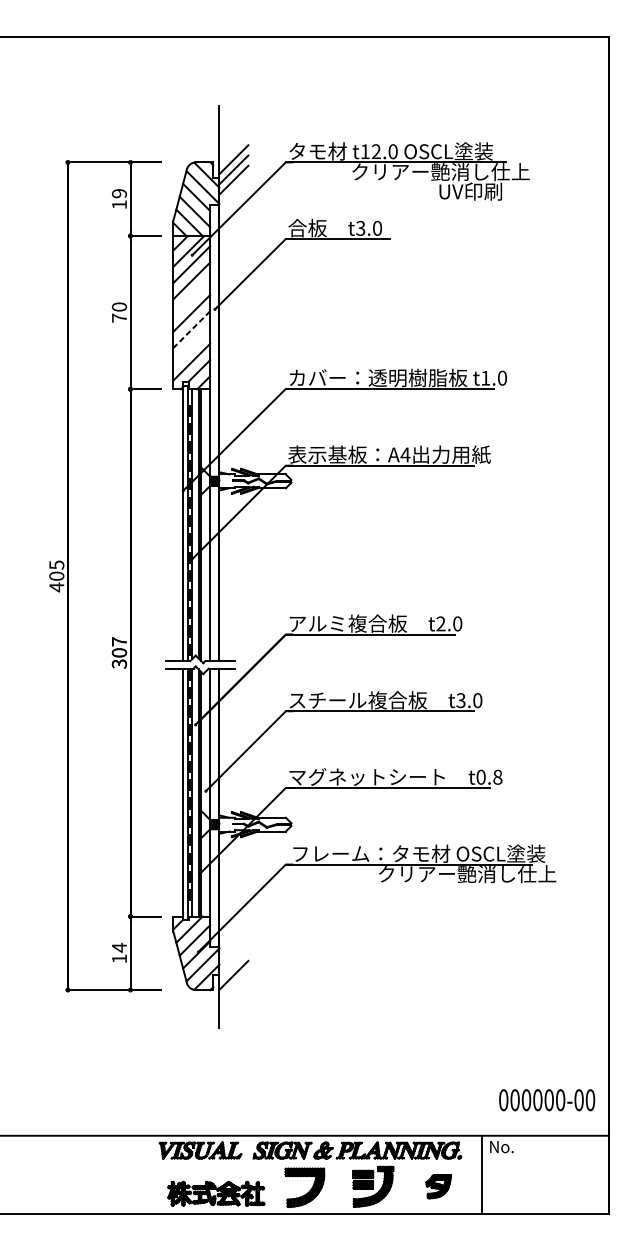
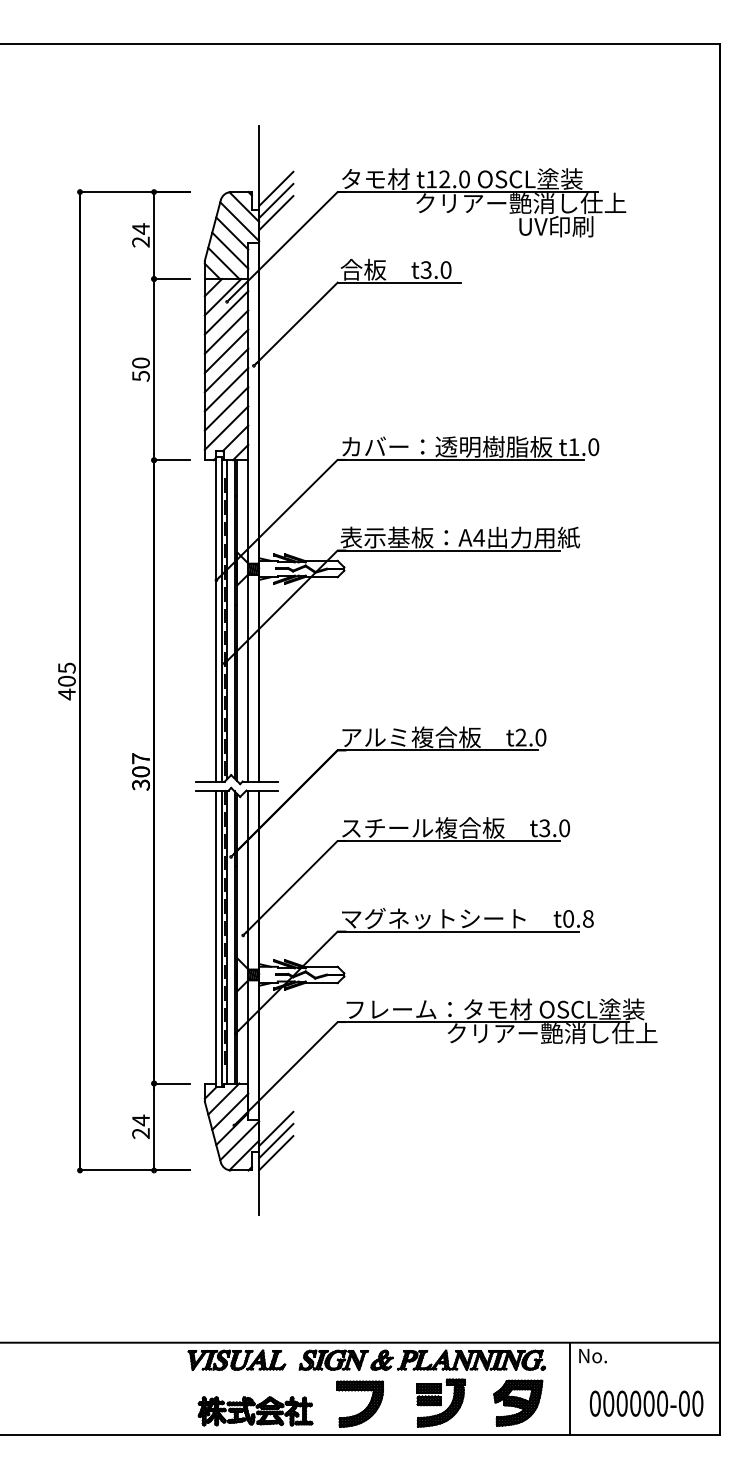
text: (119, 199) -> (140, 235), 19 -> 24
line: (191, 297) -> (226, 351), added
text: (119, 317) -> (140, 375), 70 -> 50
line: (191, 329) -> (226, 389), dashed -> solid
line: (191, 345) -> (226, 408), added
line: (234, 954) -> (276, 1128), added
text: (119, 958) -> (140, 1133), 14 -> 24
line: (234, 964) -> (276, 1140), added
text: (547, 1100) -> (646, 1403), moved
part: (438, 1186) -> (518, 1402), size x1.67

